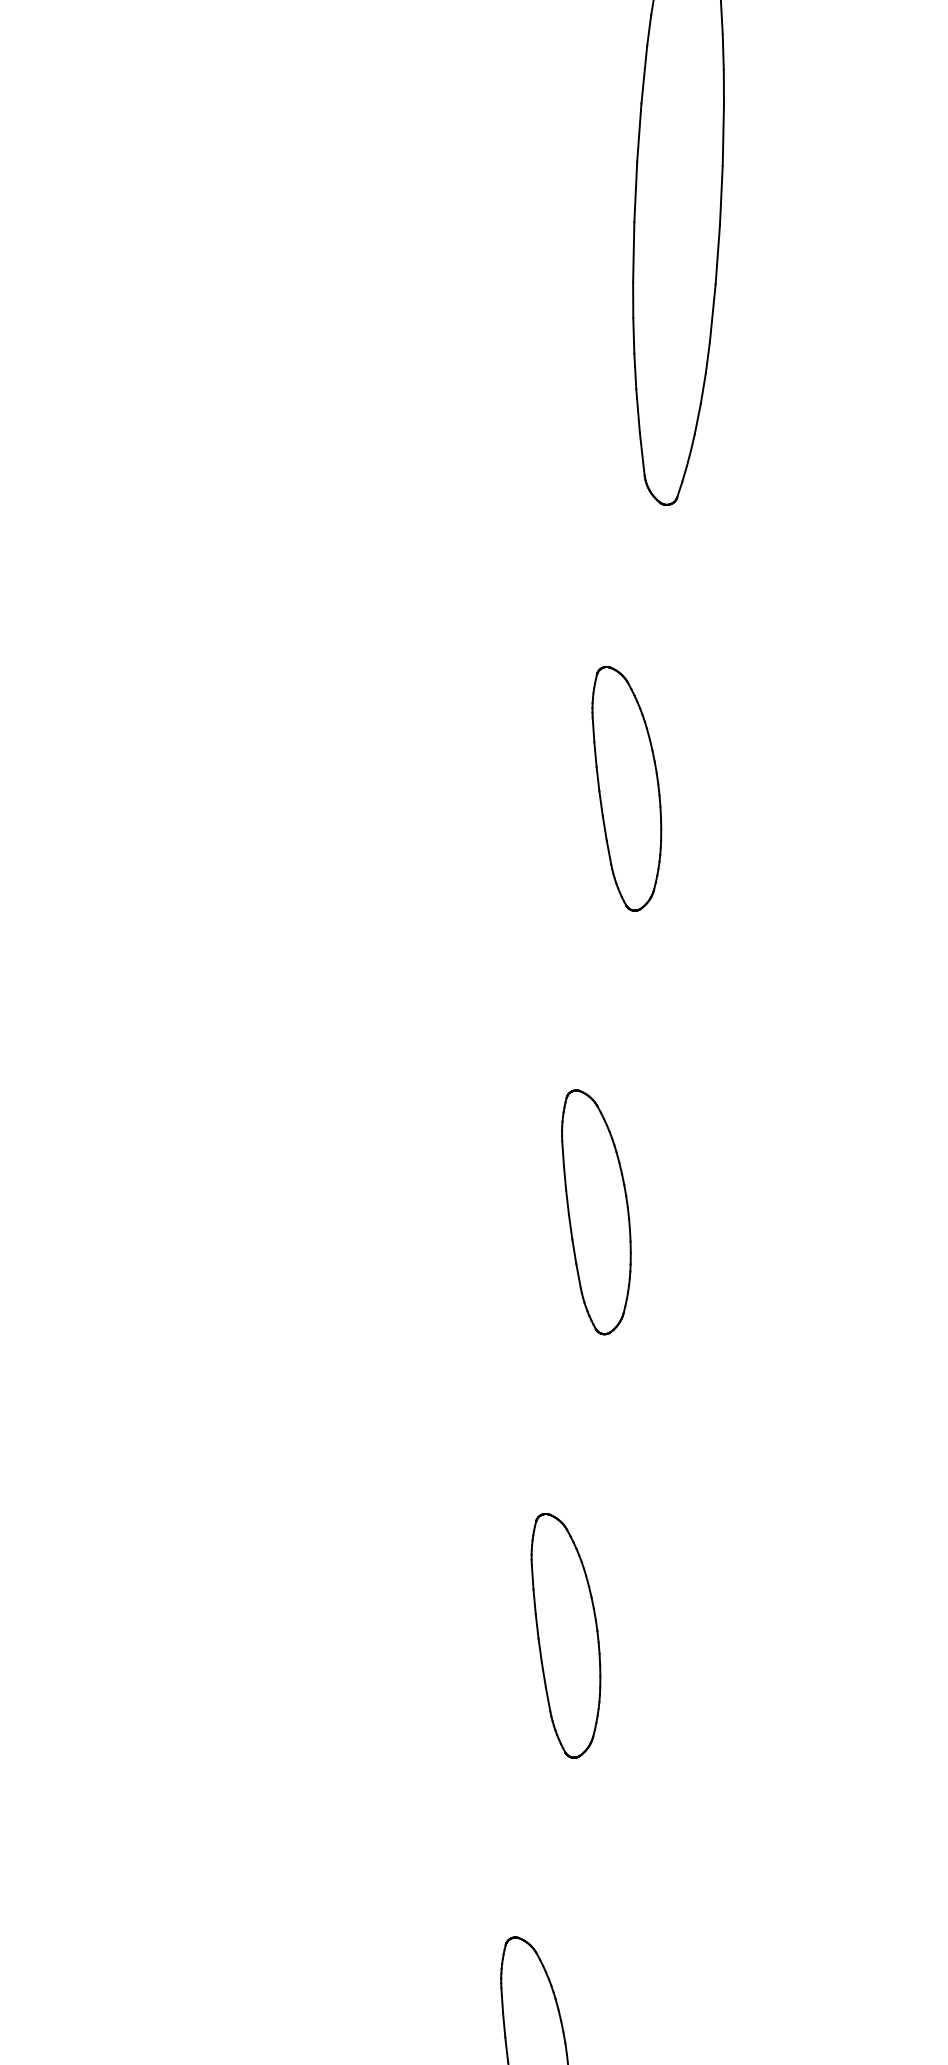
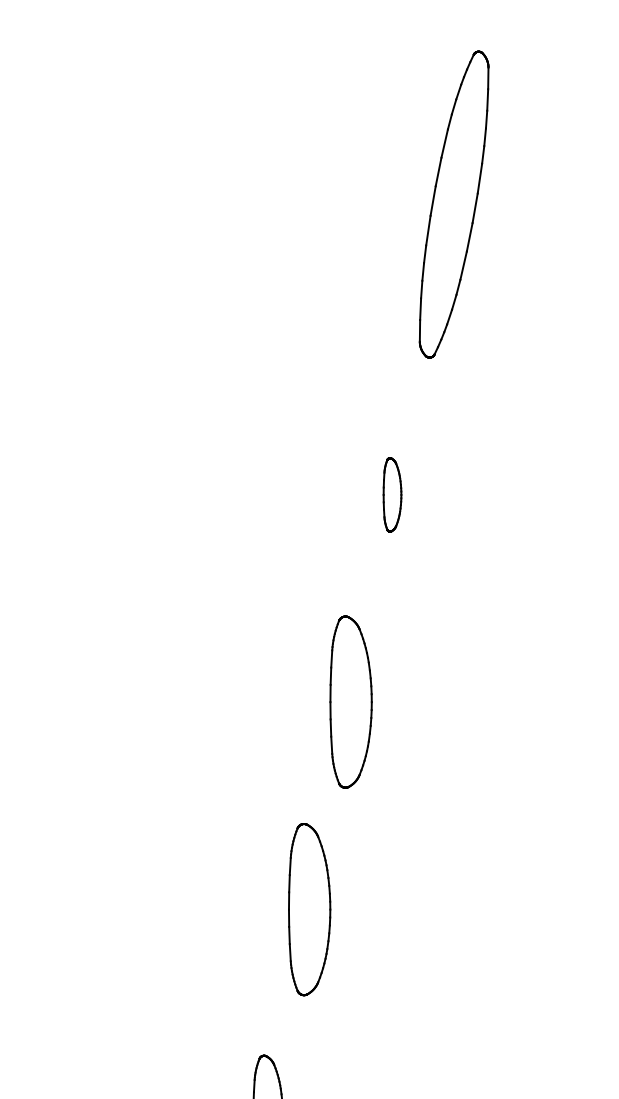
part: (628, 787) -> (392, 494), size x0.6
part: (597, 1211) -> (350, 702), size x1.4
part: (567, 1634) -> (309, 909), size x1.4

